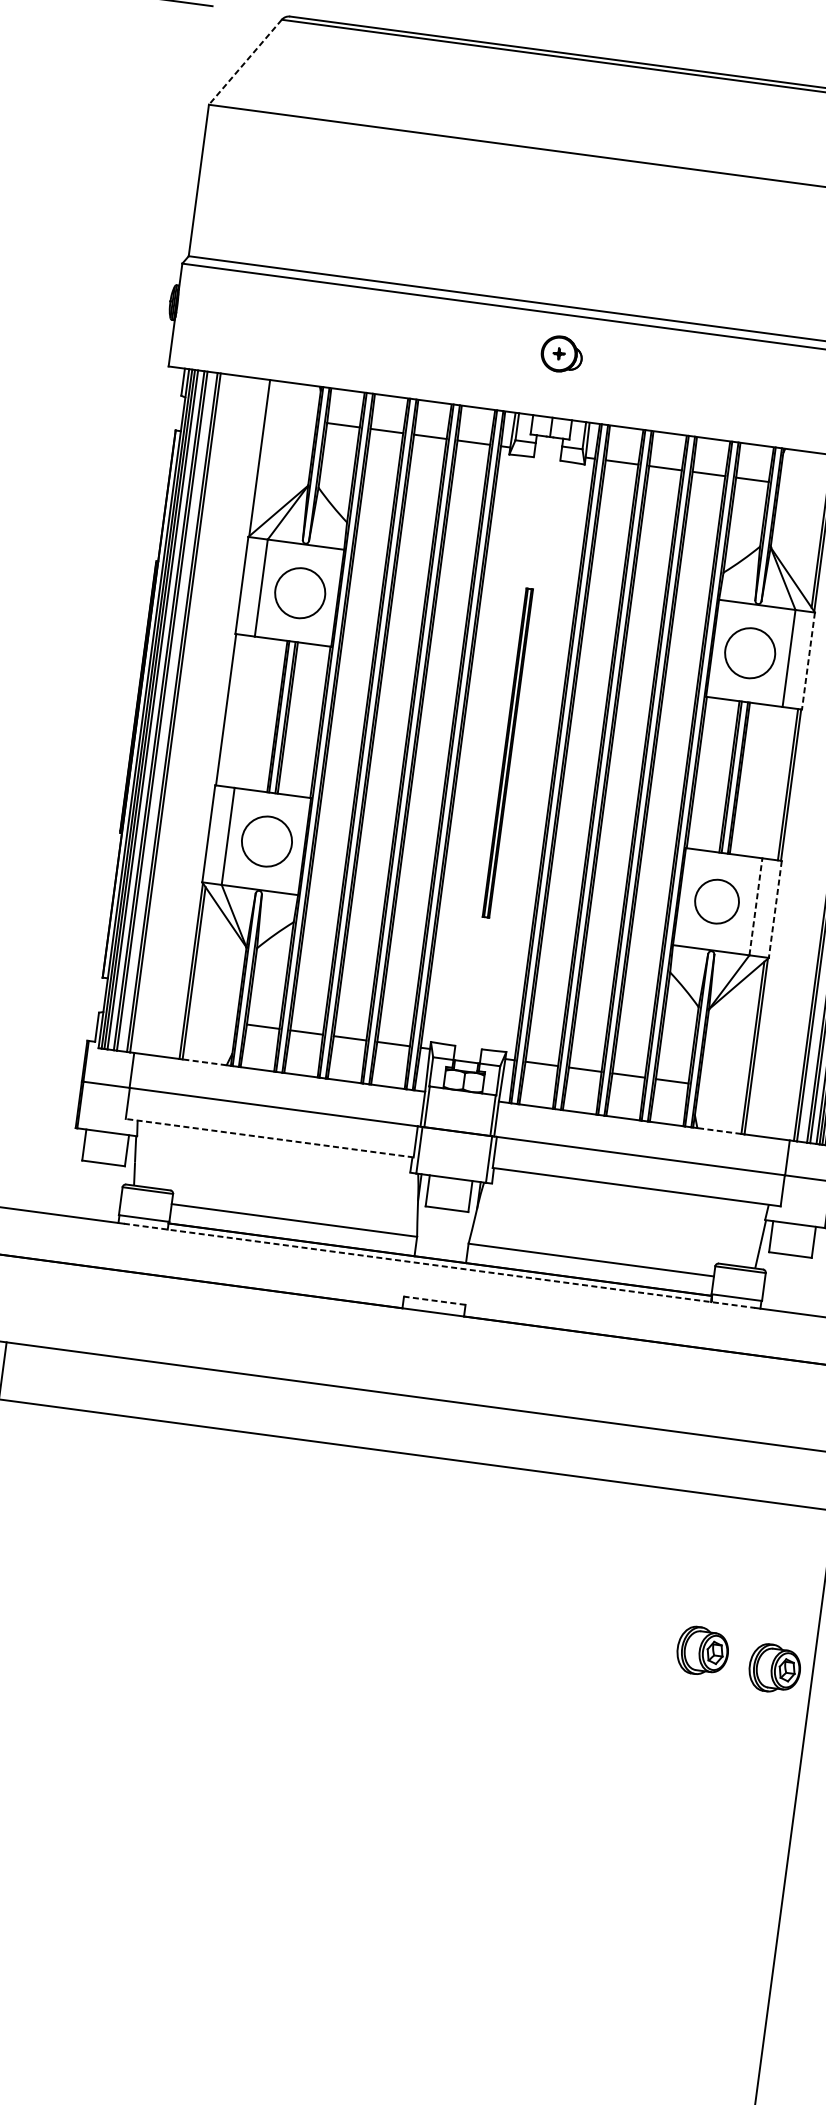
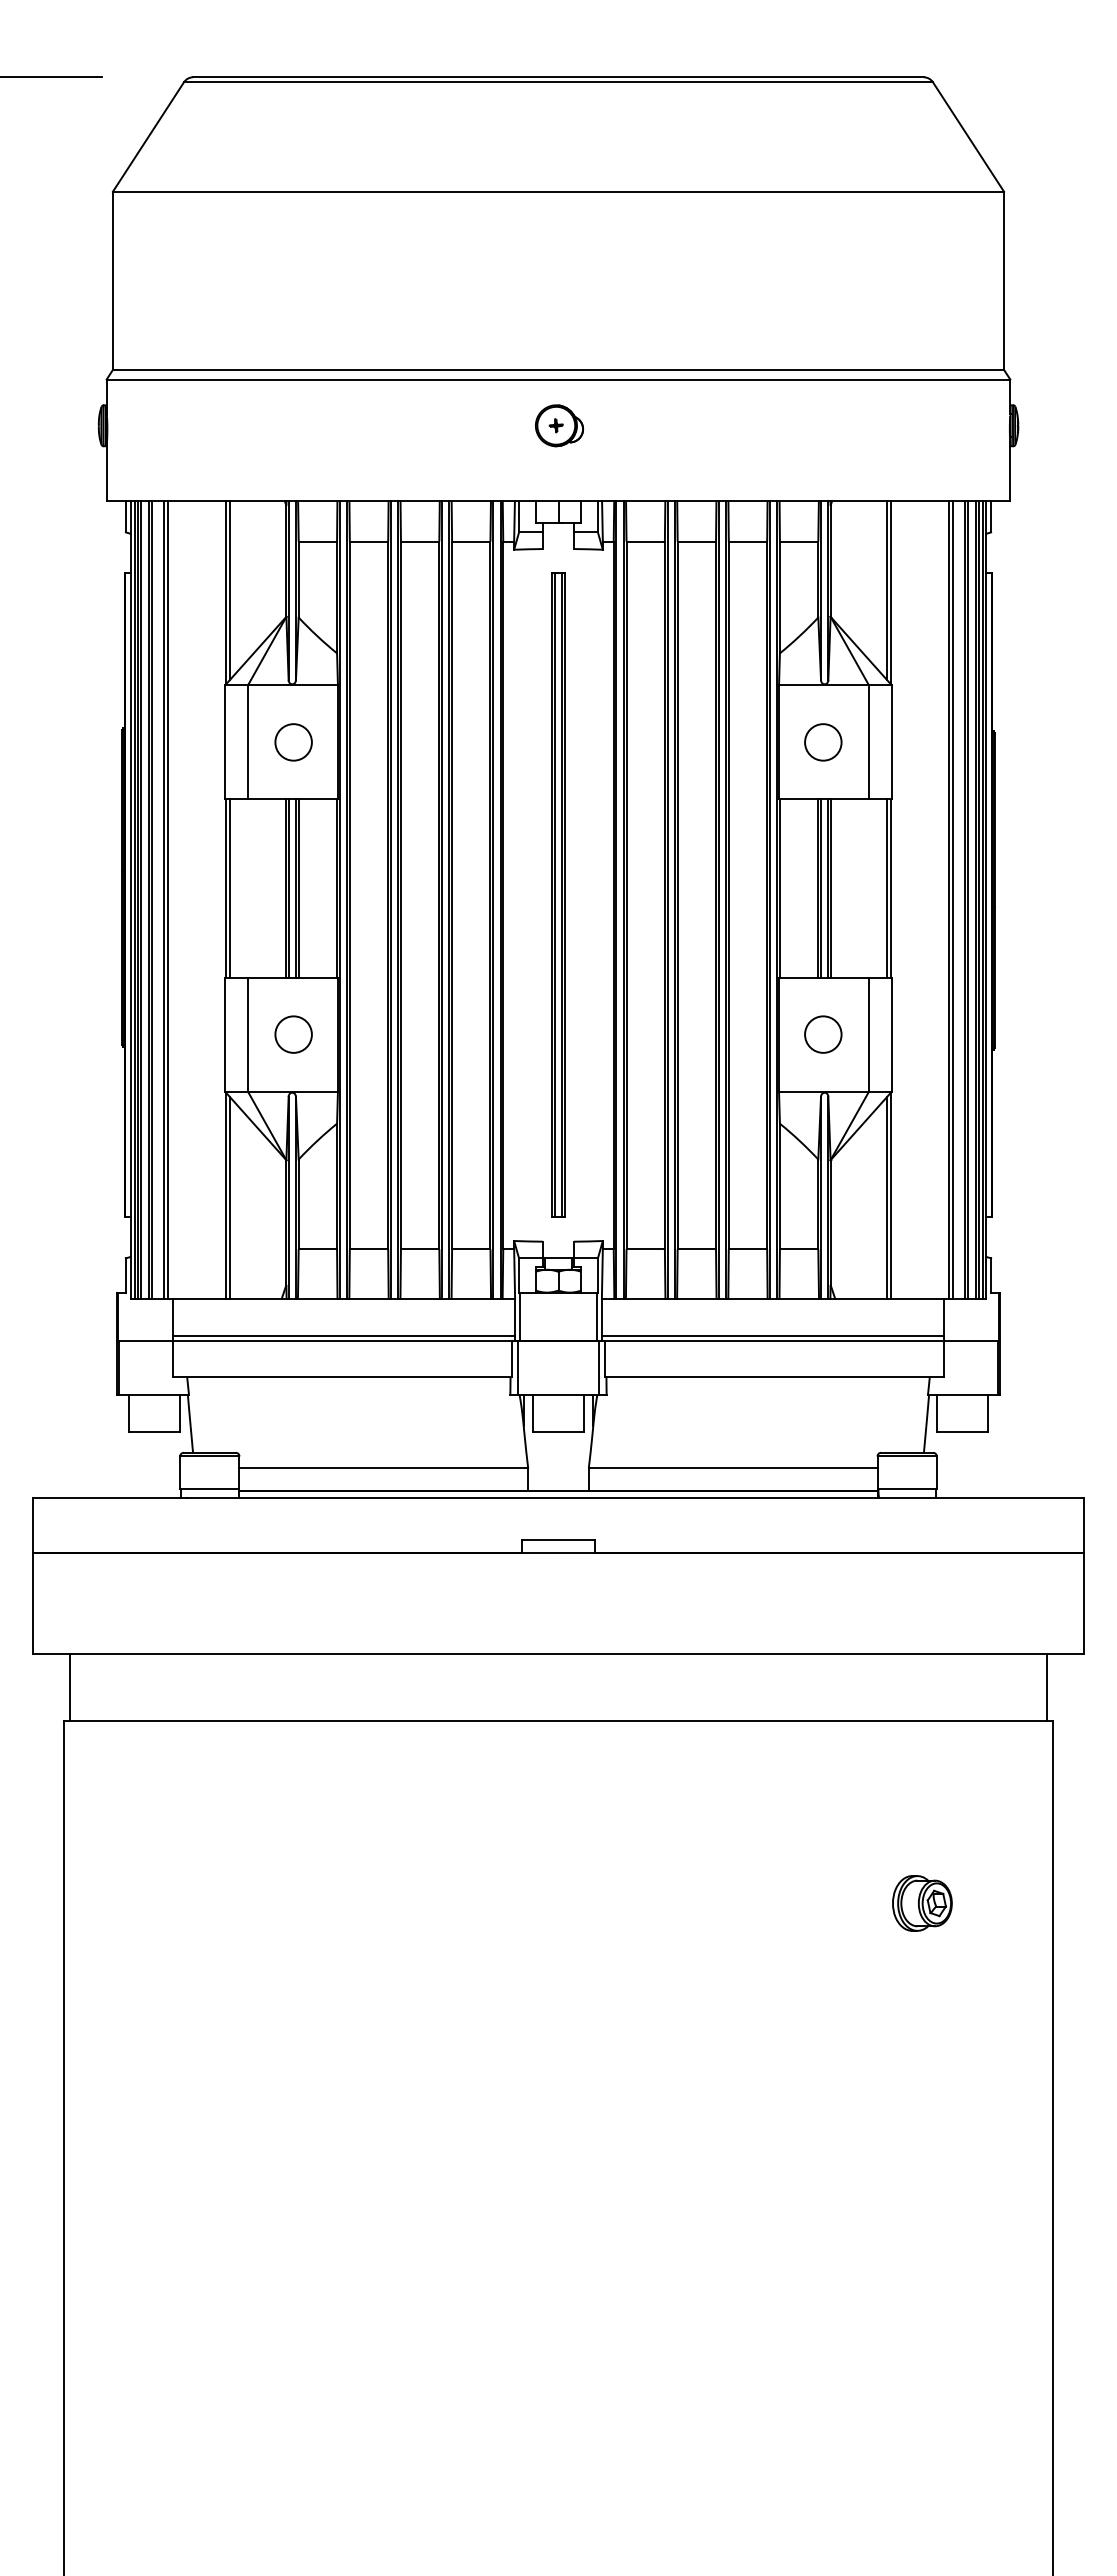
line: (245, 62) -> (148, 137), dashed -> solid
line: (262, 456) -> (229, 590), added
circle: (299, 593) -> (293, 742), size x0.62
circle: (750, 653) -> (823, 742), size x0.62
line: (808, 661) -> (891, 742), dashed -> solid
line: (229, 710) -> (229, 888), added
part: (507, 752) -> (558, 894), size x1.67
circle: (266, 841) -> (293, 1034), size x0.62
circle: (717, 901) -> (823, 1034), size x0.71
line: (755, 906) -> (868, 1034), dashed -> solid
line: (774, 910) -> (891, 1035), dashed -> solid
line: (204, 1062) -> (255, 1299), dashed -> solid
line: (275, 1102) -> (343, 1335), added
line: (719, 1131) -> (861, 1299), dashed -> solid
line: (269, 1138) -> (342, 1377), dashed -> solid
line: (639, 1151) -> (772, 1335), added
line: (439, 1265) -> (558, 1498), dashed -> solid
line: (434, 1300) -> (558, 1539), dashed -> solid
part: (774, 1668) -> (1008, 1912), removed

